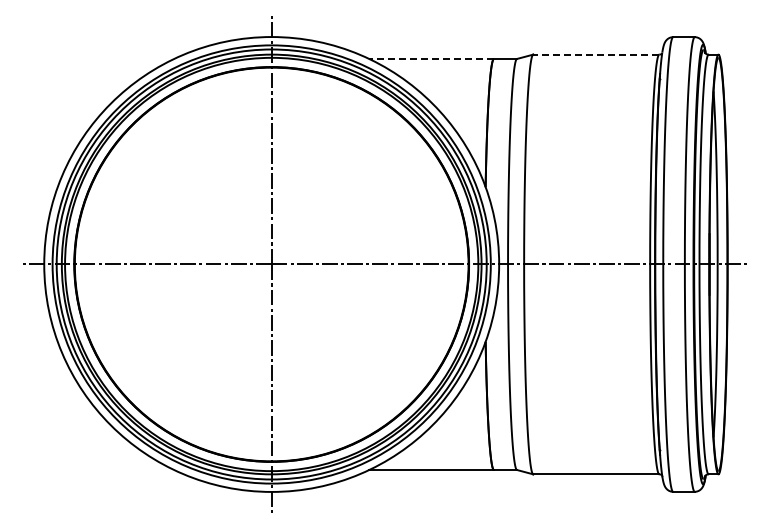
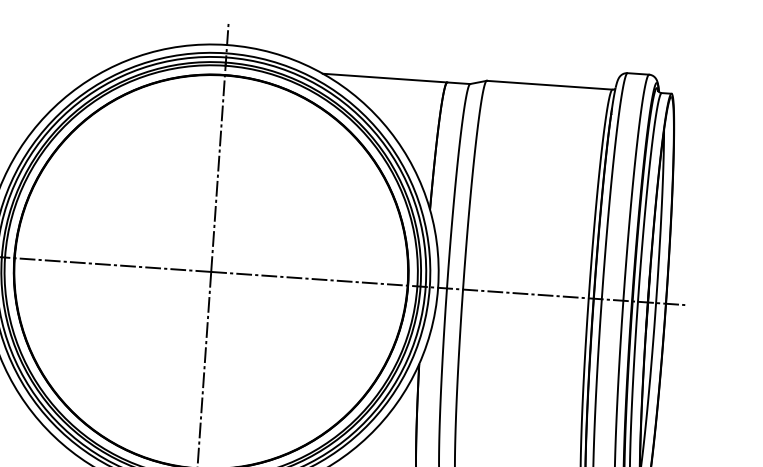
line: (596, 54) -> (549, 85), dashed -> solid
line: (431, 59) -> (384, 78), dashed -> solid

